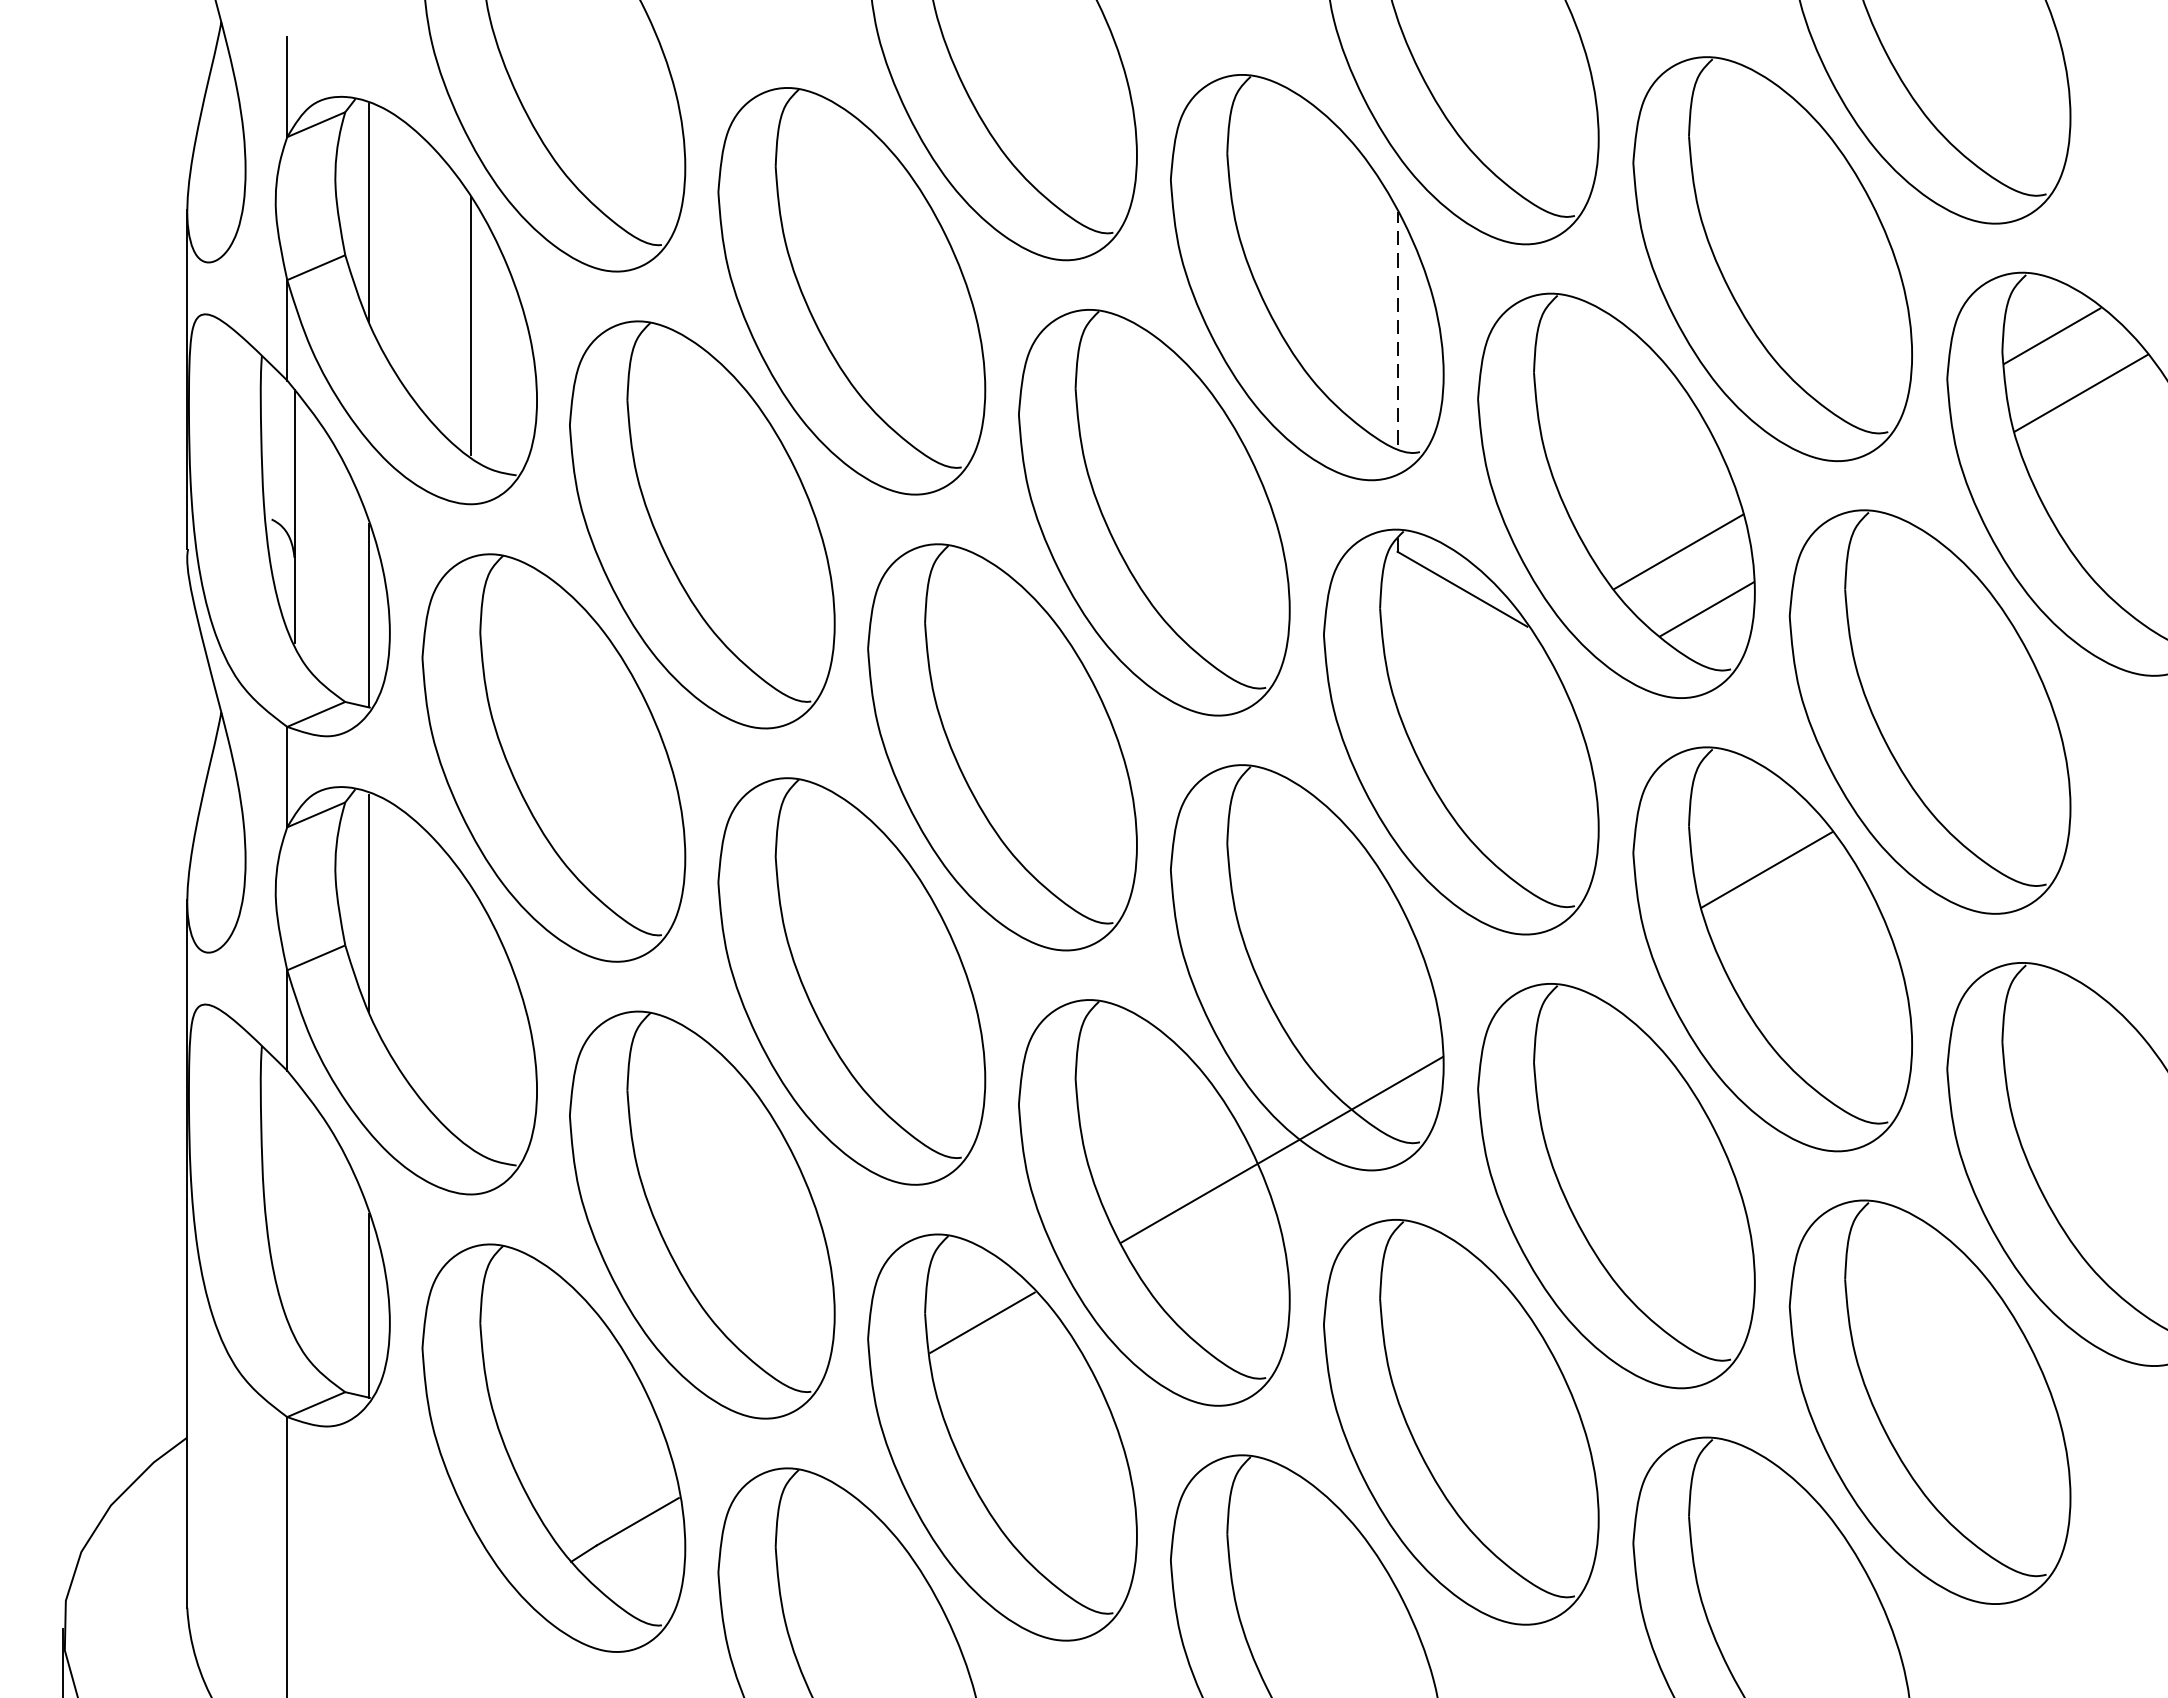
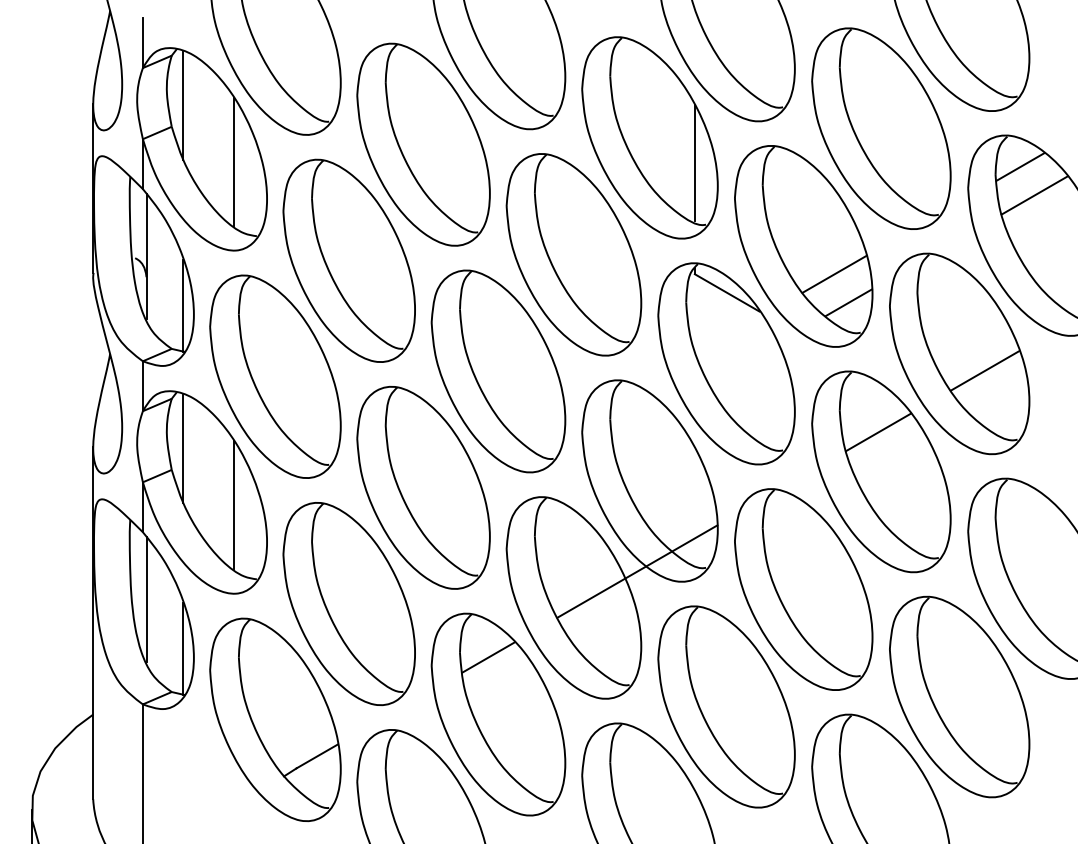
line: (1396, 329) -> (694, 163), dashed -> solid
line: (1982, 745) -> (985, 370), added
line: (471, 1014) -> (234, 504), added
line: (294, 1206) -> (146, 599), added

